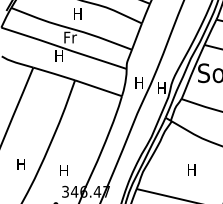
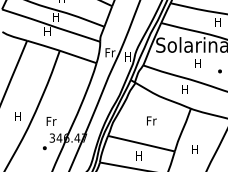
text: (70, 36) -> (56, 16), Fr -> H
text: (139, 82) -> (110, 52), H -> Fr
text: (64, 169) -> (51, 120), H -> Fr
text: (192, 169) -> (151, 120), H -> Fr

